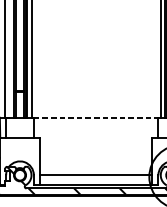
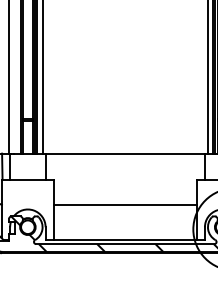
line: (96, 117) -> (125, 153), dashed -> solid
line: (95, 174) -> (124, 205), moved

